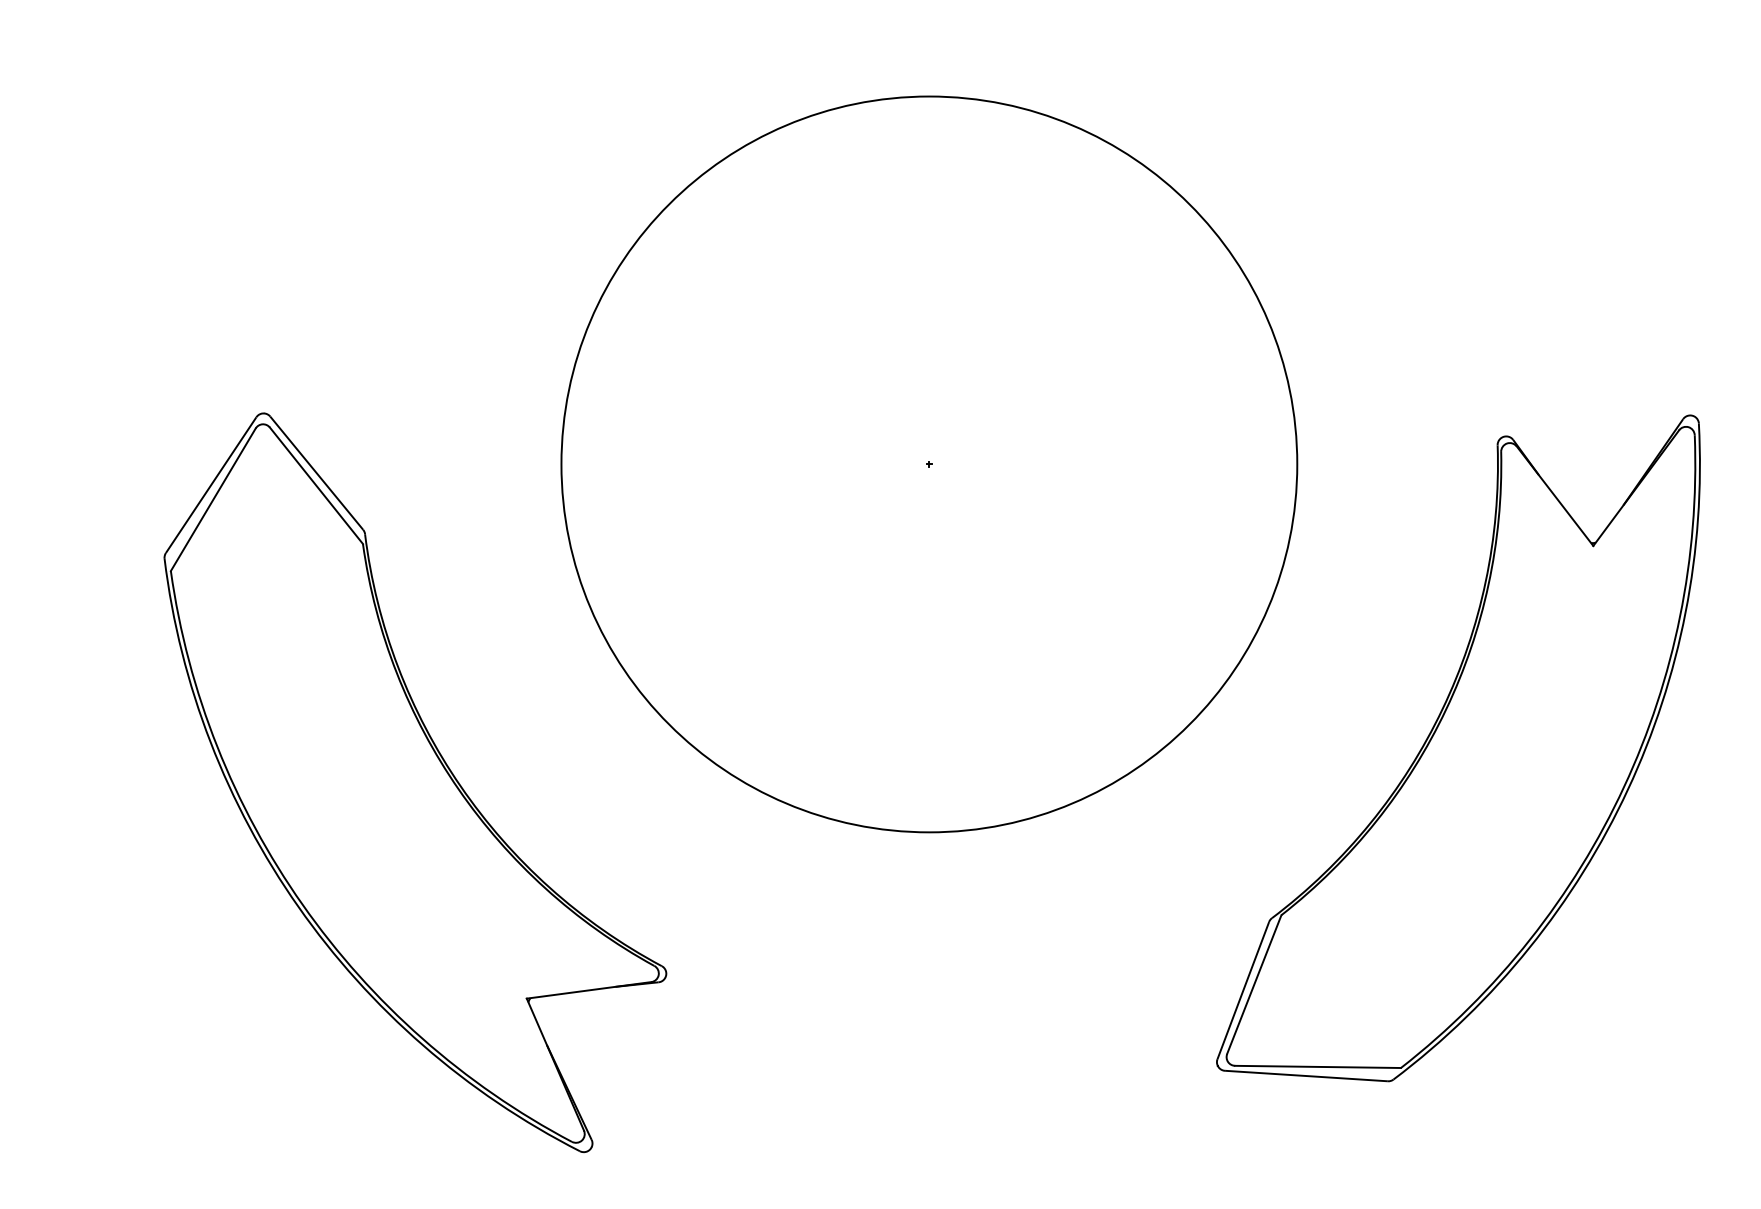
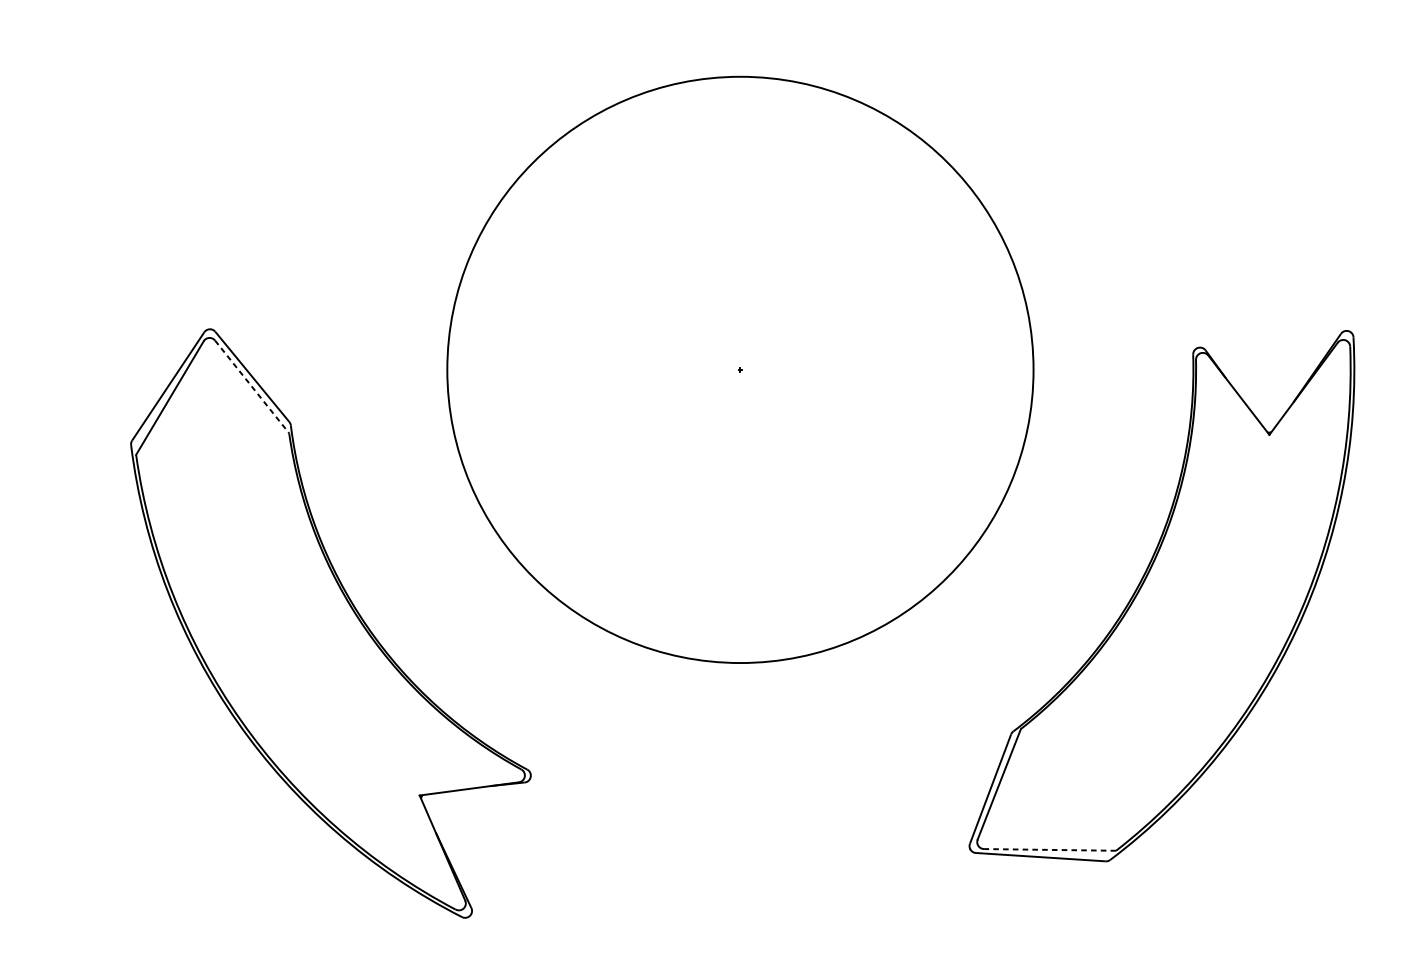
line: (316, 485) -> (252, 386), solid -> dashed
line: (1318, 1066) -> (1050, 849), solid -> dashed

